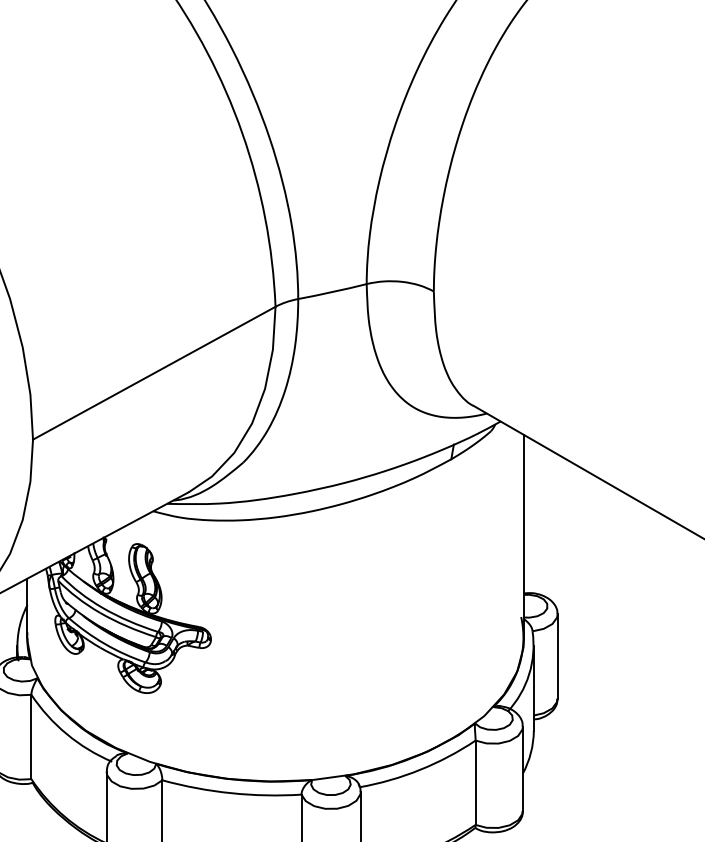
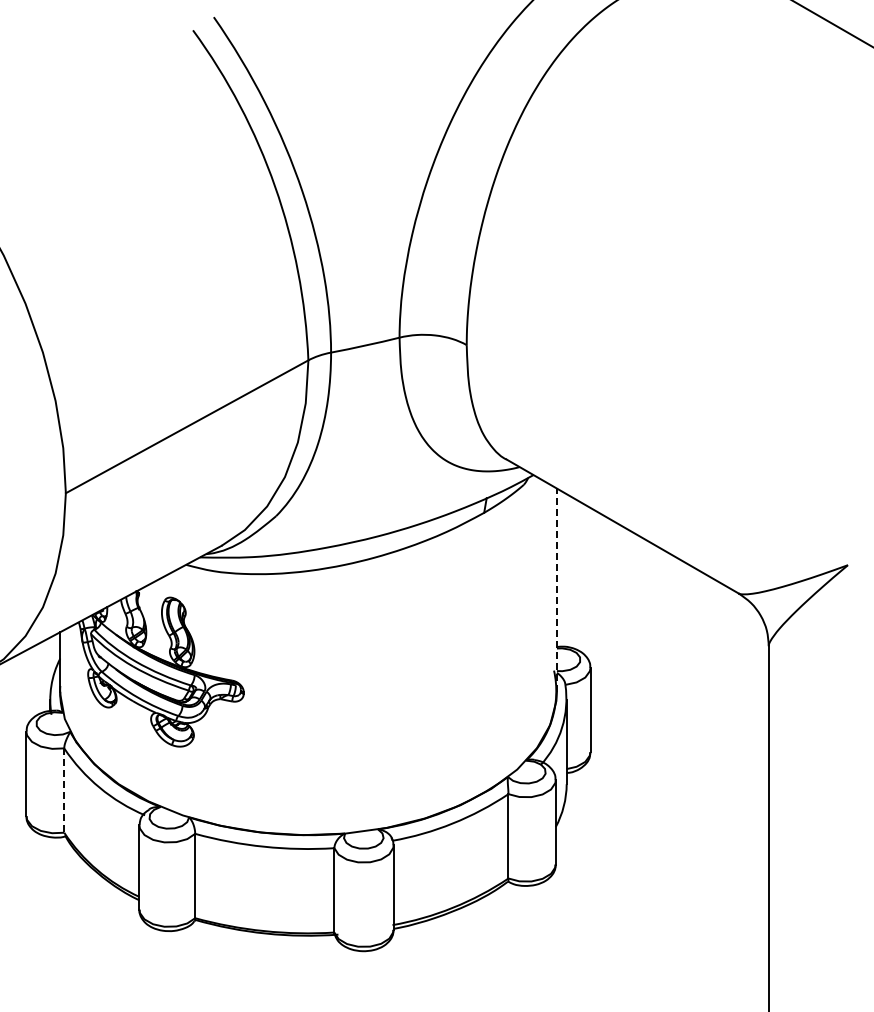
line: (523, 536) -> (556, 590), solid -> dashed
line: (31, 737) -> (64, 791), solid -> dashed

